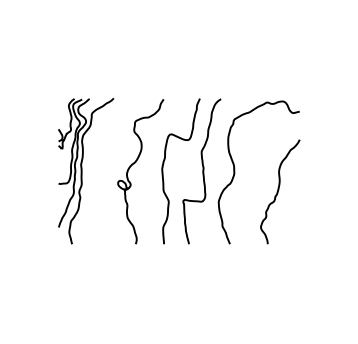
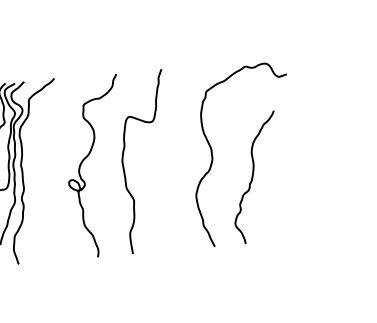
curve: (202, 171) -> (172, 159), removed
curve: (279, 190) -> (254, 176), moved

